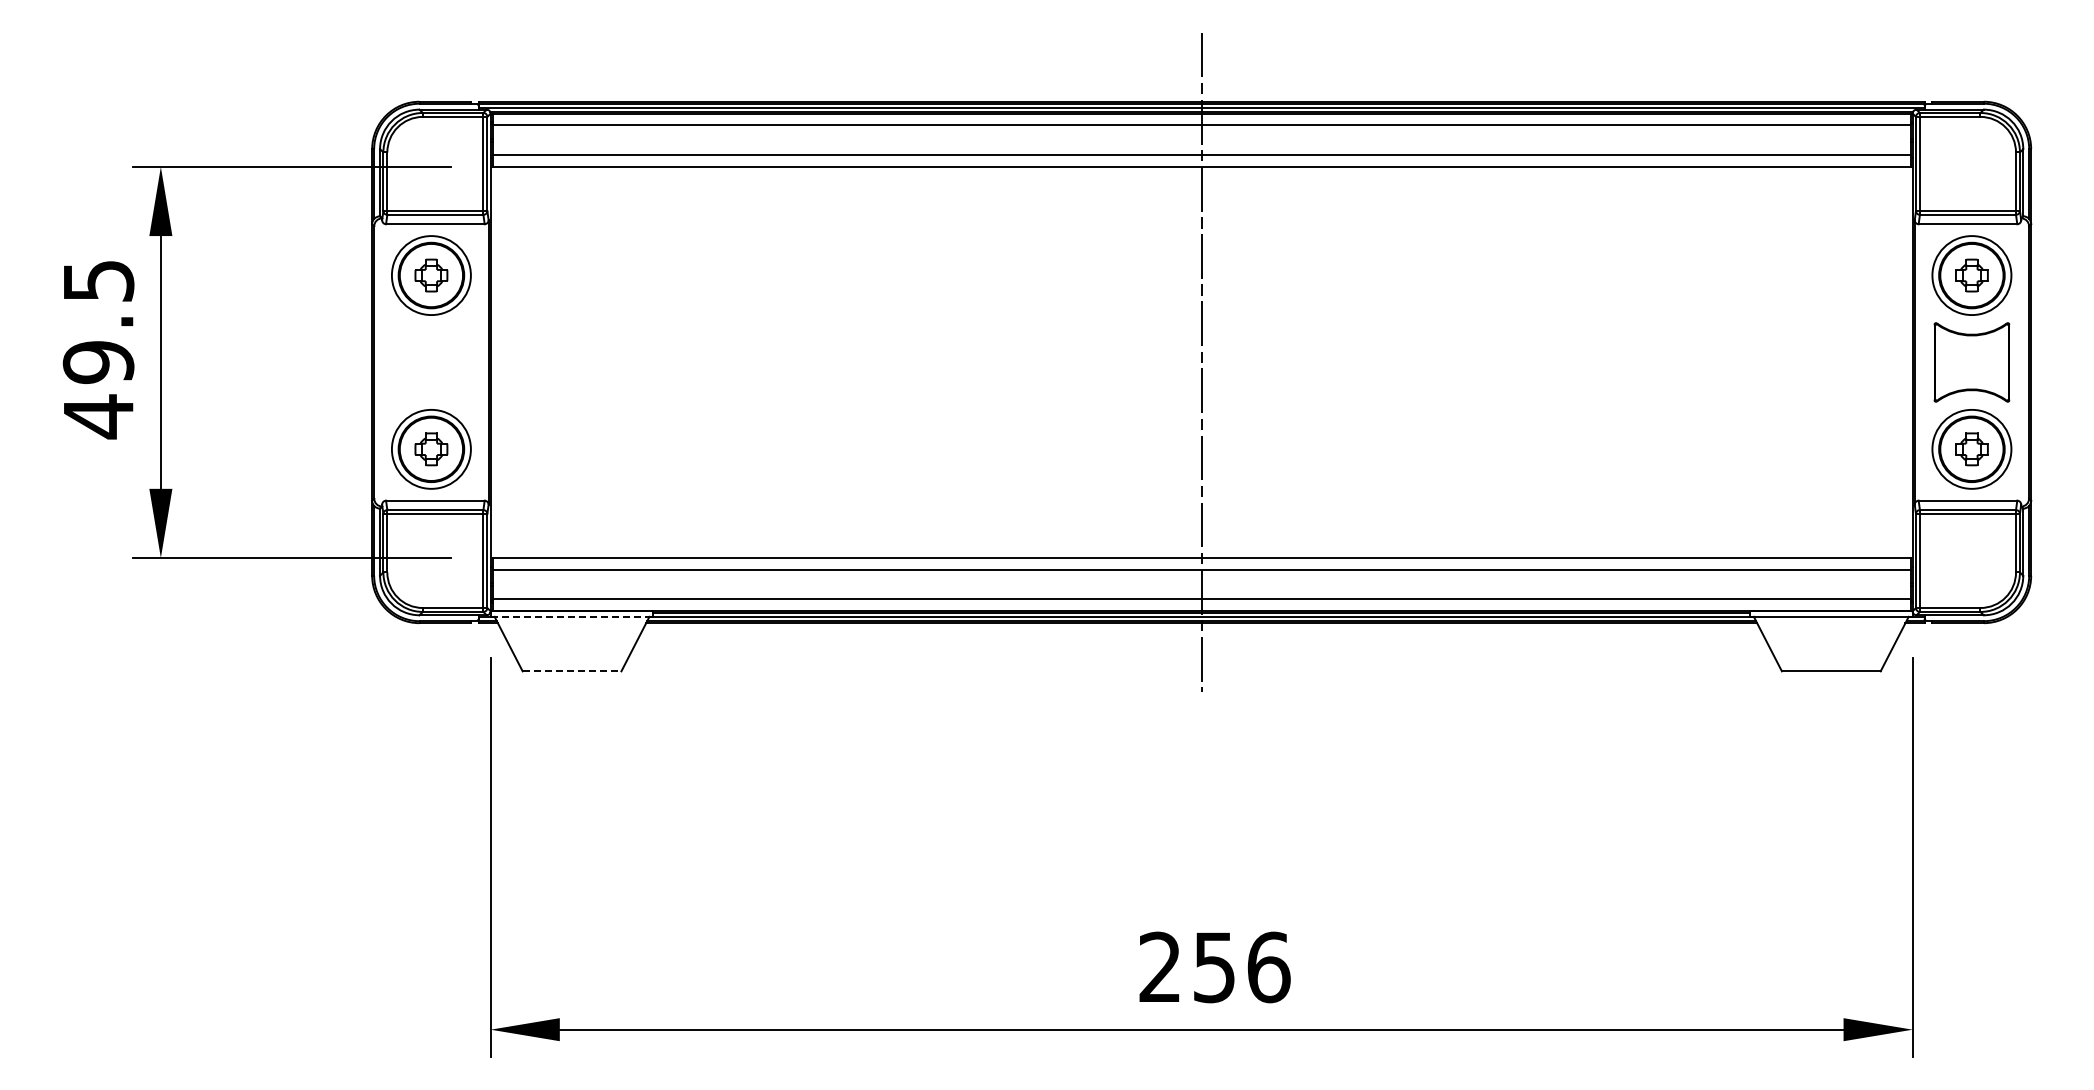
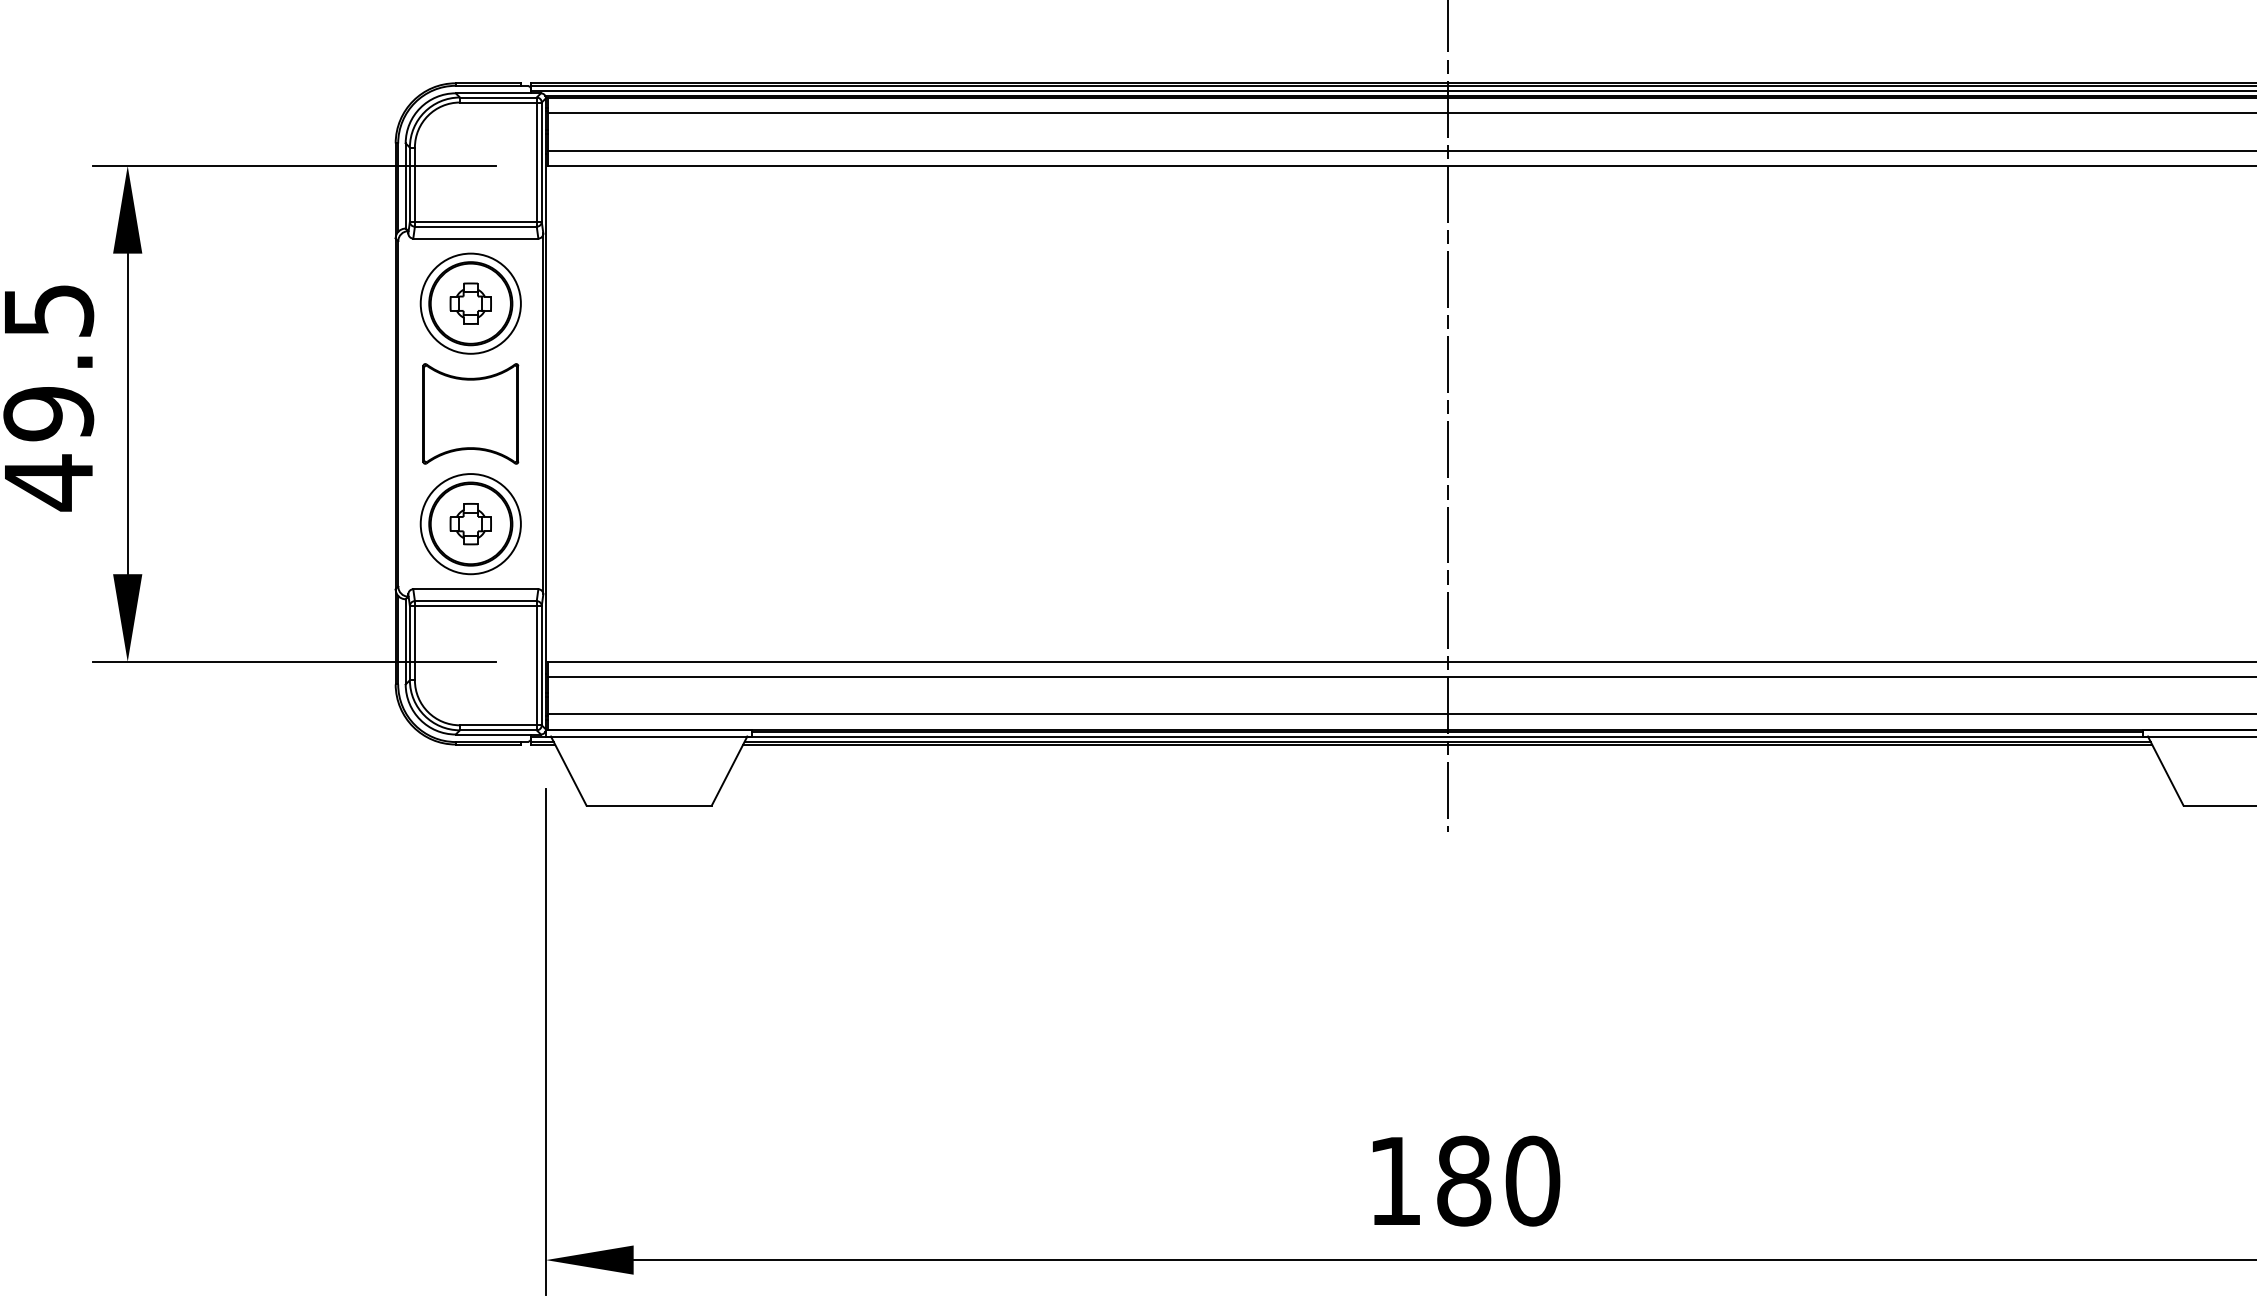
part: (431, 362) -> (470, 413), added
line: (572, 616) -> (649, 736), dashed -> solid
line: (572, 671) -> (649, 805), dashed -> solid
text: (1214, 967) -> (1463, 1181), 256 -> 180

